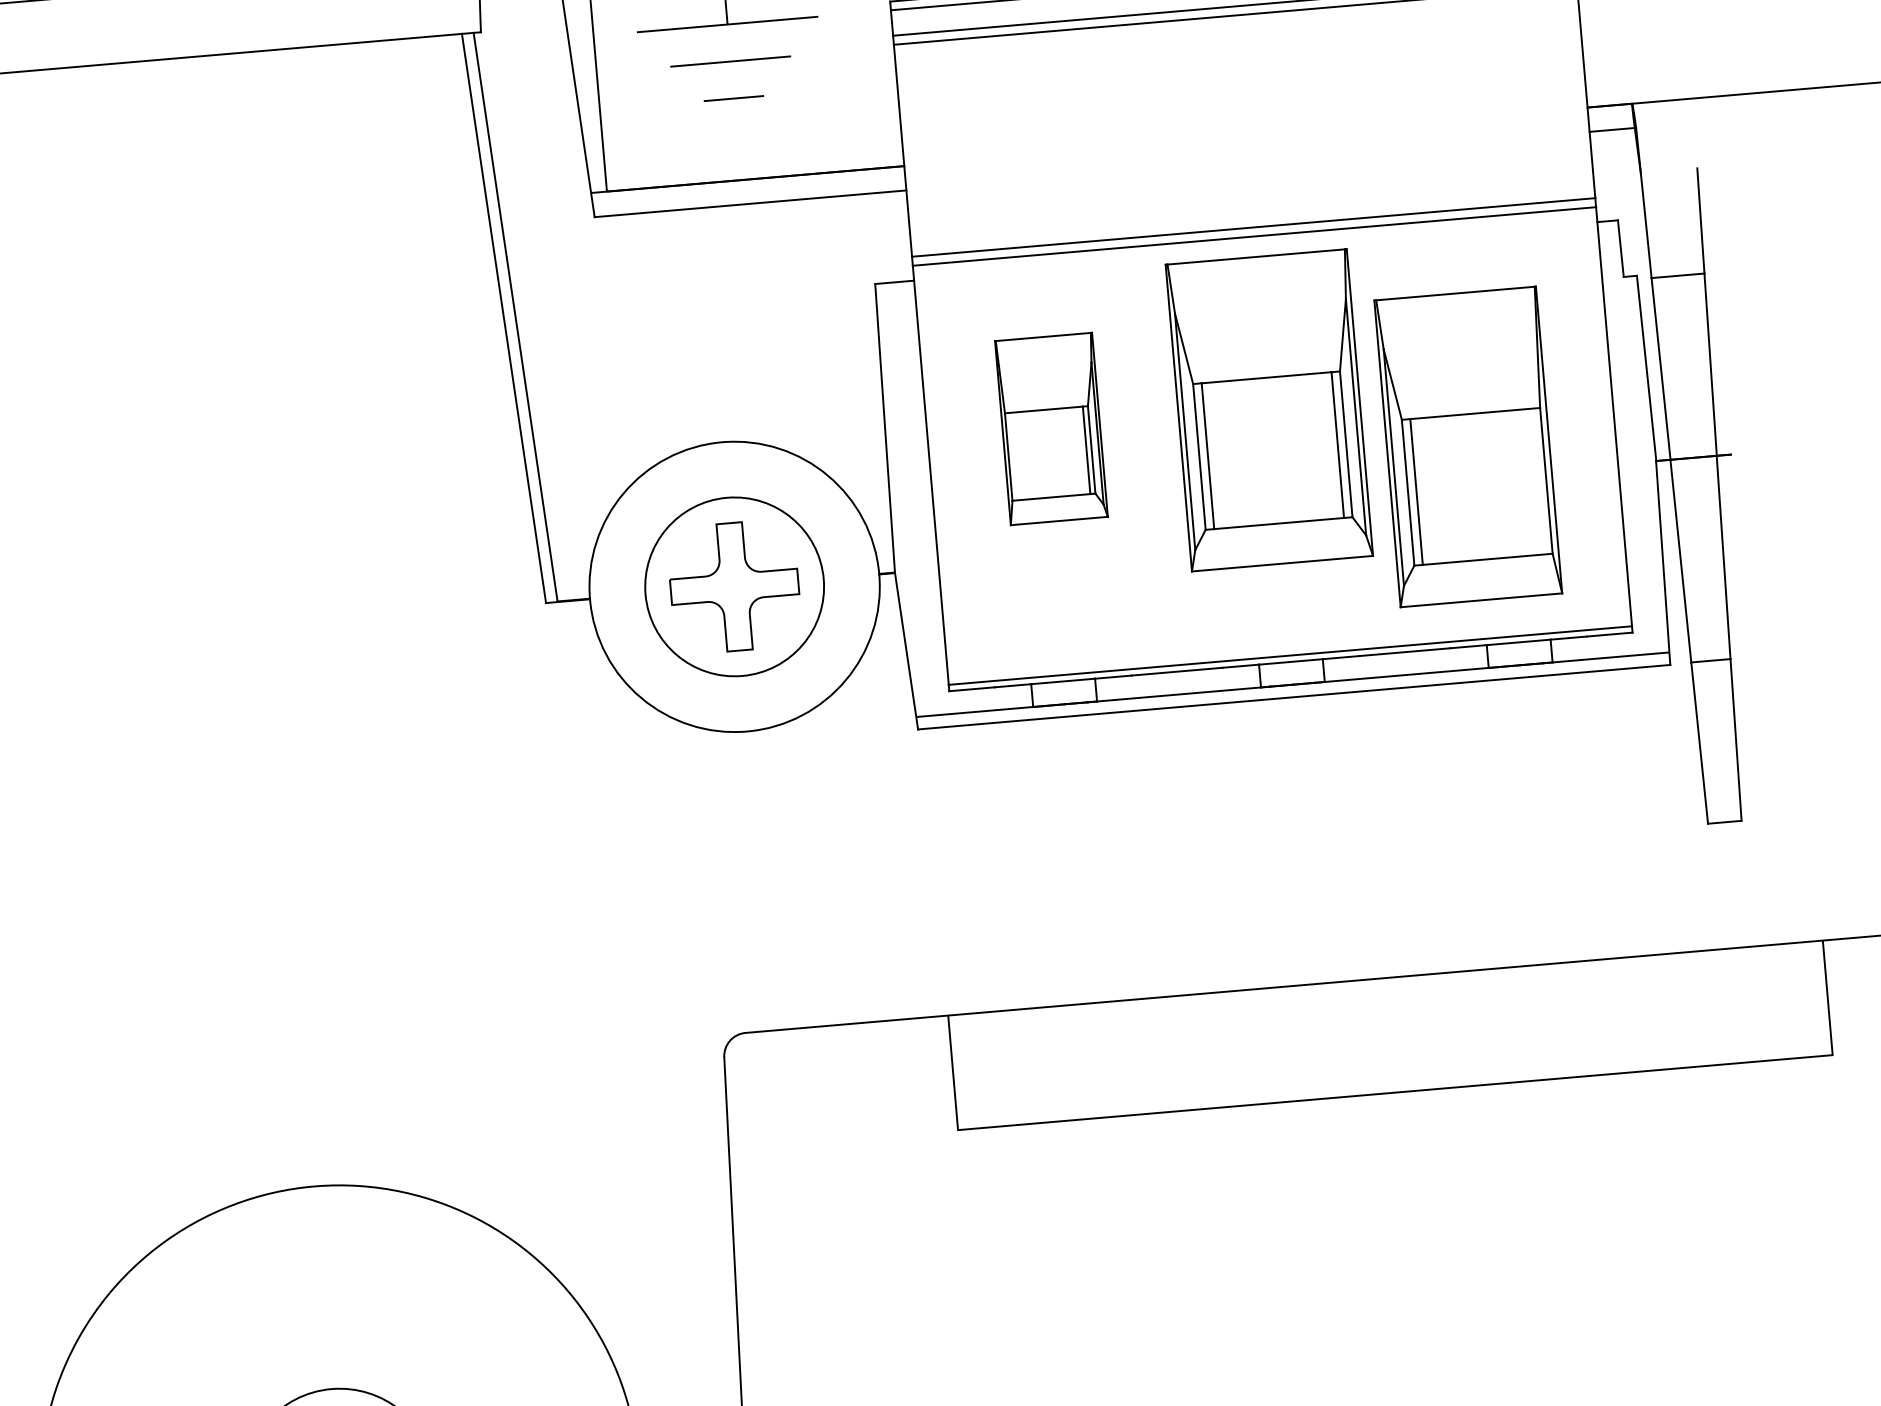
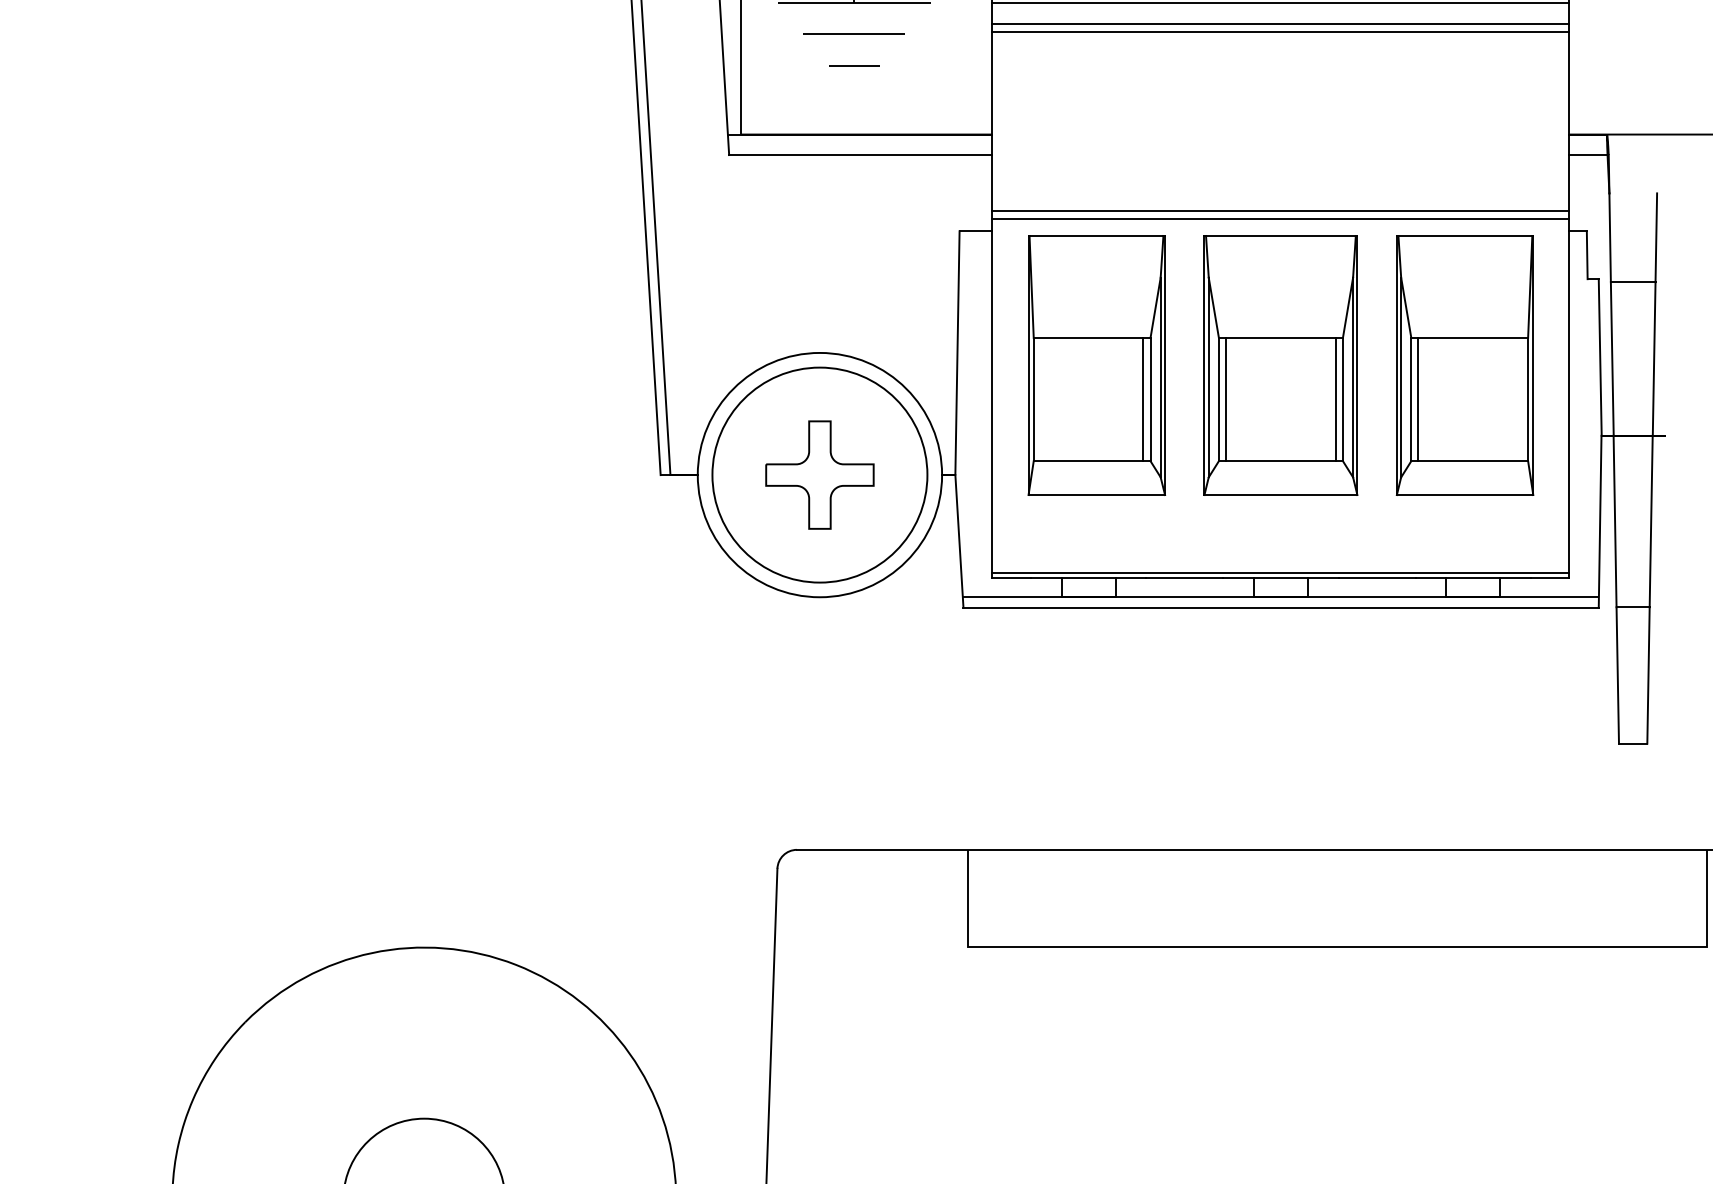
part: (1050, 429) -> (1096, 365), size x1.67
part: (1467, 446) -> (1464, 365), moved
circle: (734, 586) -> (819, 474), size x1.43

